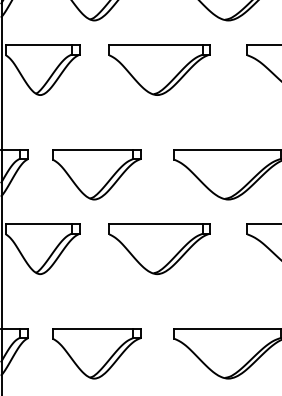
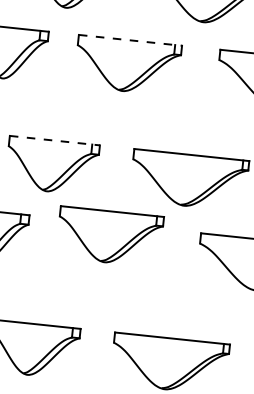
line: (160, 45) -> (131, 40), solid -> dashed
line: (96, 149) -> (54, 140), solid -> dashed
part: (159, 248) -> (109, 236), moved

